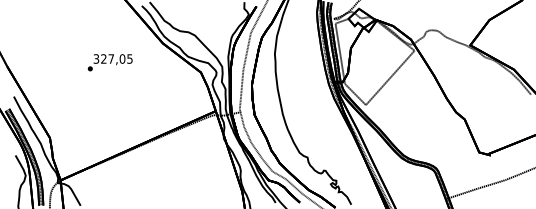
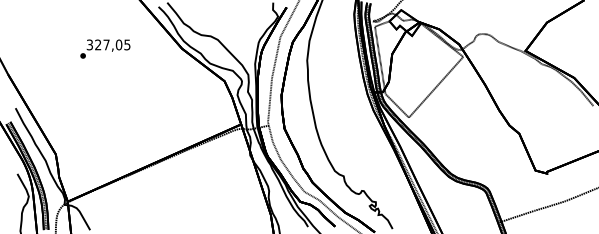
text: (109, 62) -> (104, 48), moved

